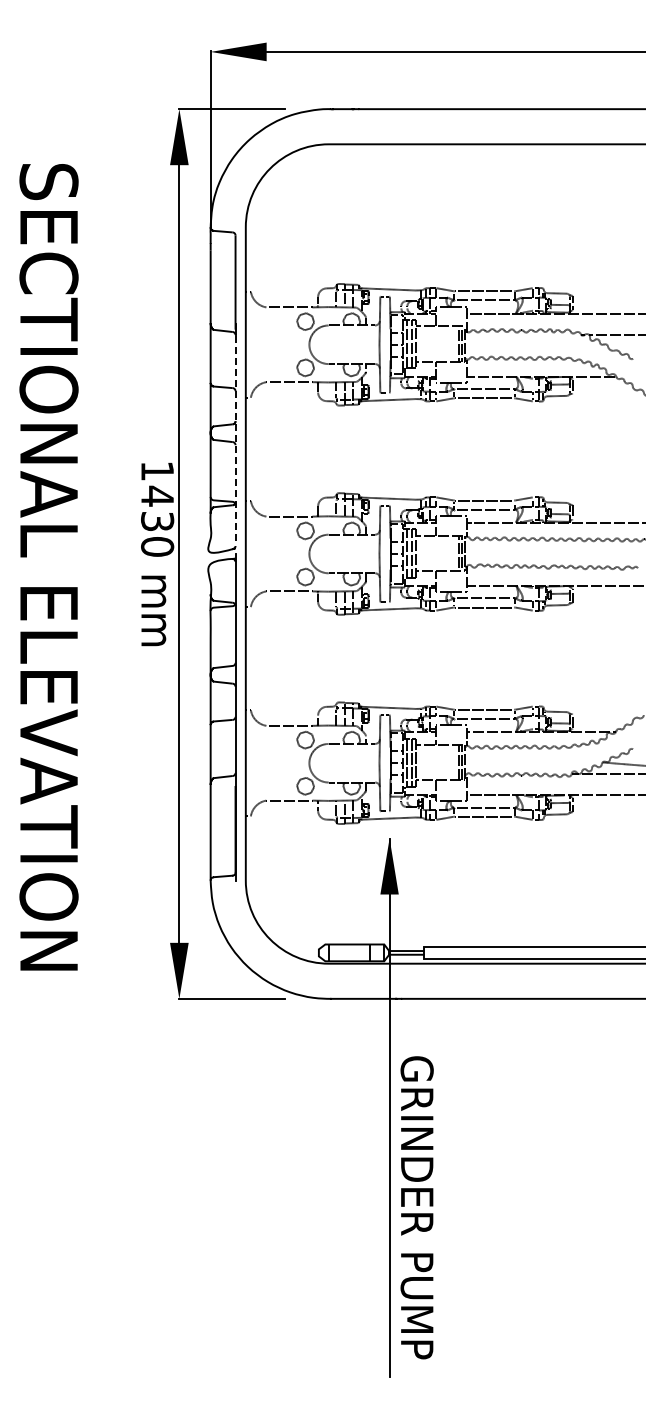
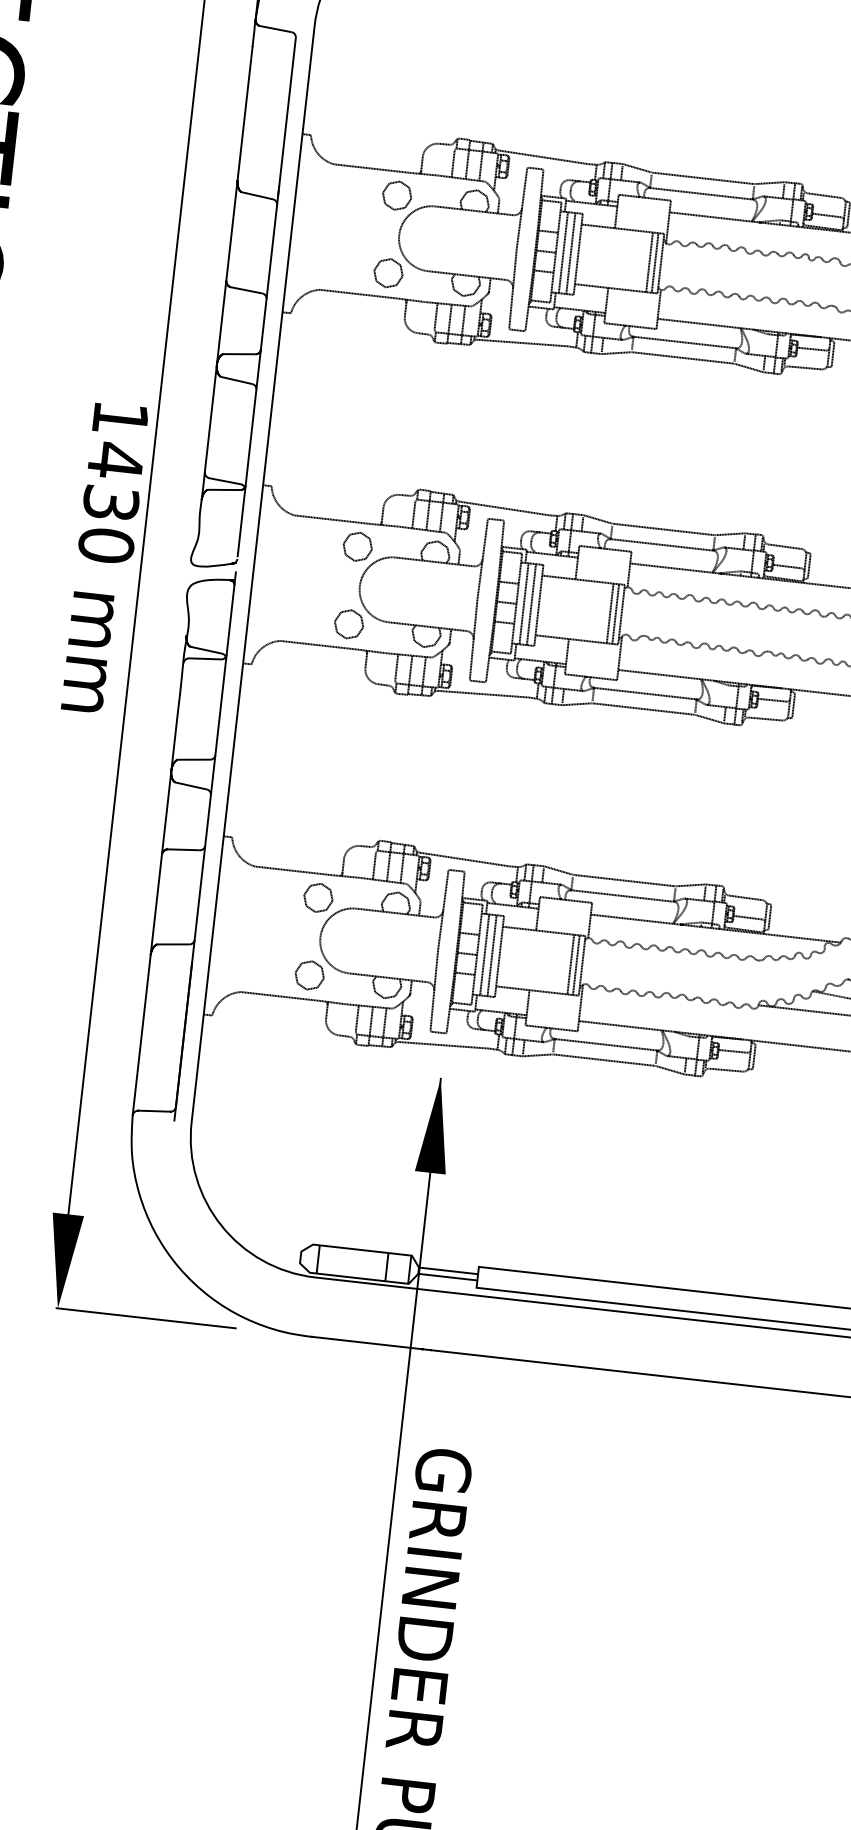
line: (235, 440) -> (257, 381), dashed -> solid

